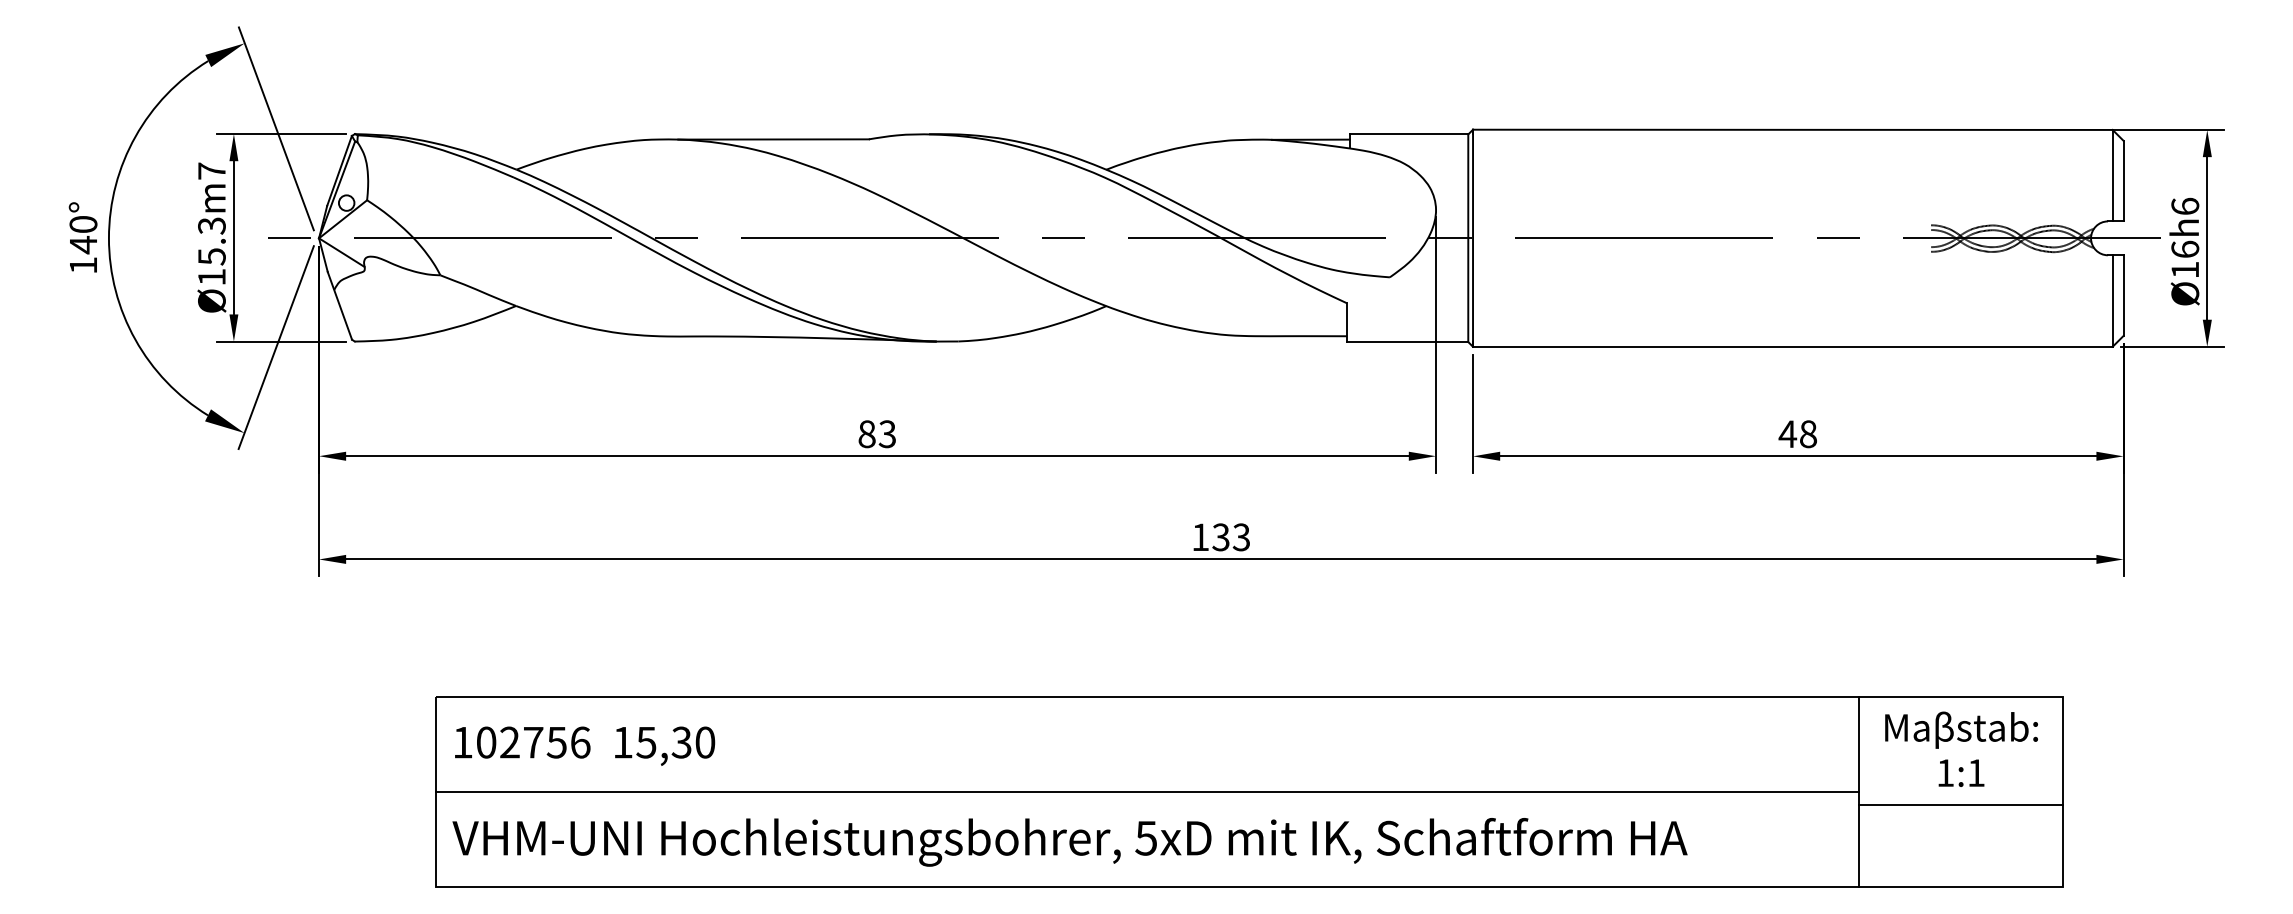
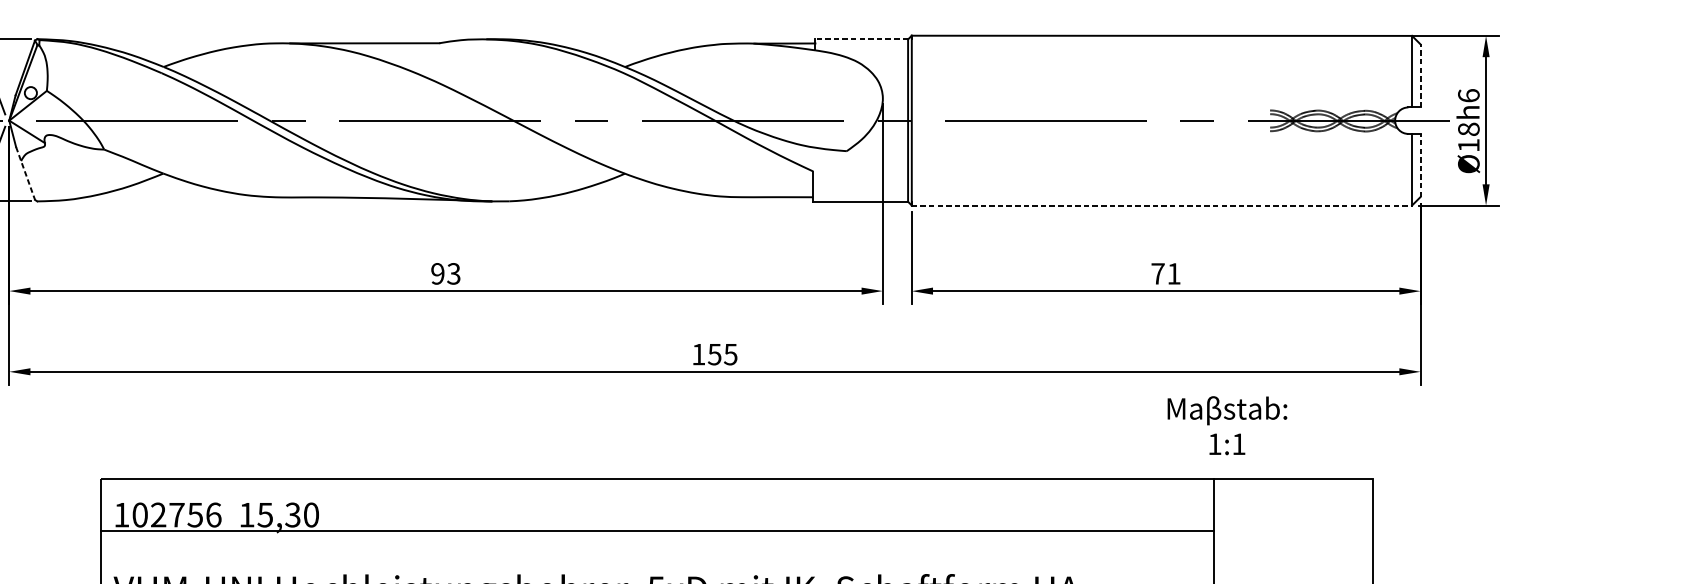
line: (1408, 134) -> (861, 39), solid -> dashed
line: (2123, 180) -> (1420, 75), solid -> dashed
text: (2185, 248) -> (1469, 128), Ø16h6 -> Ø18h6
line: (2123, 295) -> (1420, 165), solid -> dashed
line: (339, 305) -> (25, 173), solid -> dashed
line: (1792, 346) -> (1161, 205), solid -> dashed
text: (866, 434) -> (437, 274), 83 -> 93
text: (1797, 434) -> (1165, 274), 48 -> 71
text: (1230, 536) -> (722, 353), 133 -> 155
text: (1961, 748) -> (1227, 425), moved
line: (1147, 791) -> (657, 530), moved
line: (1960, 805) -> (1293, 564), removed

